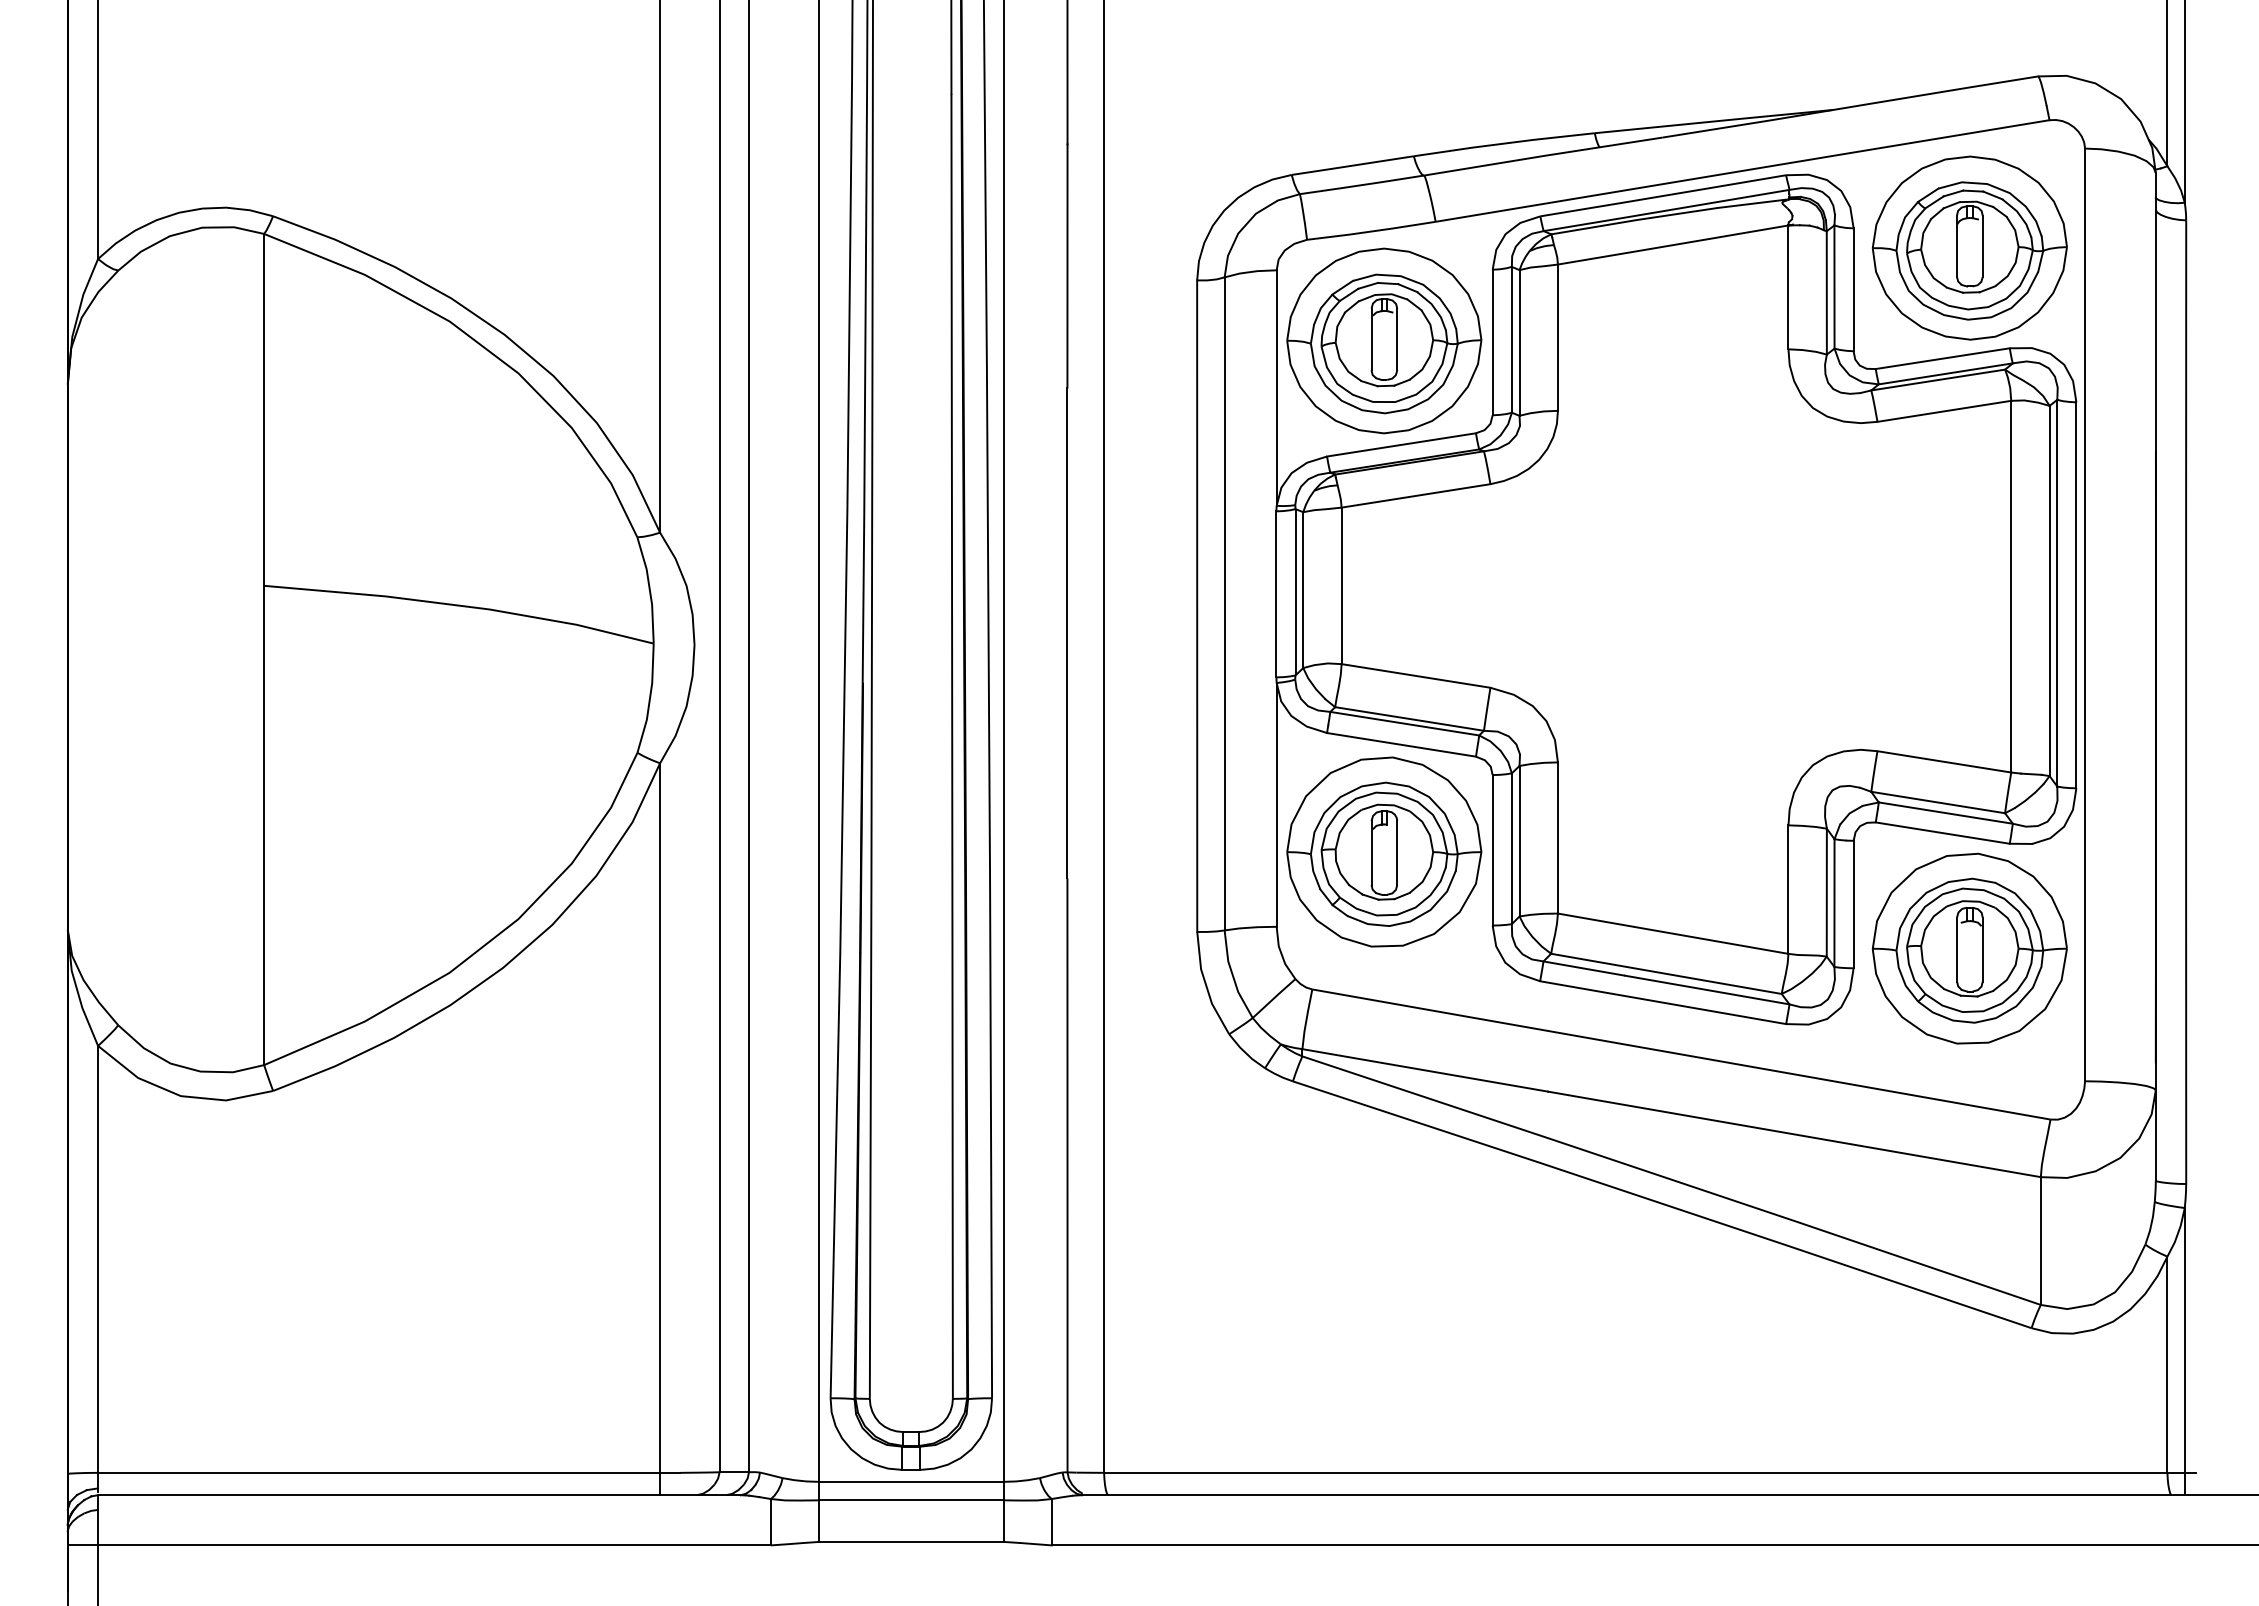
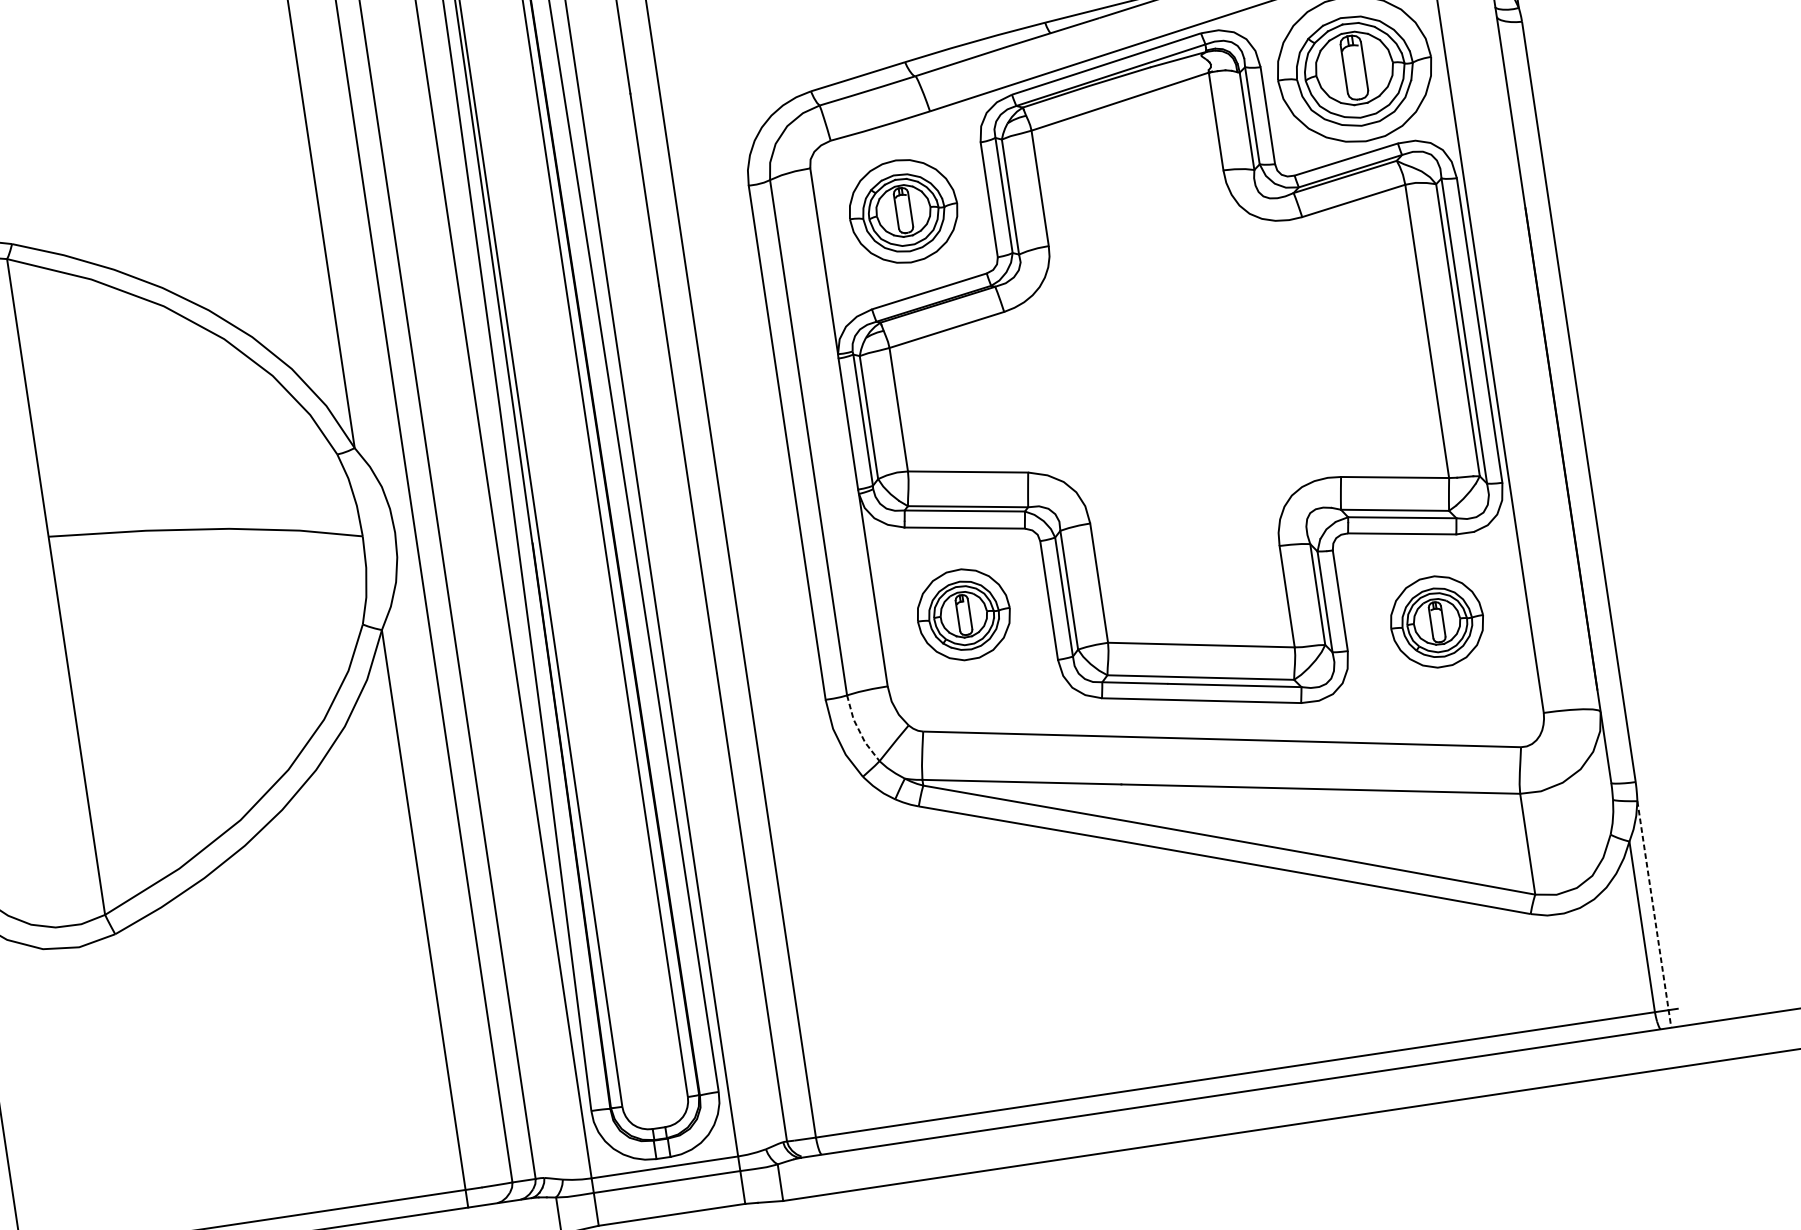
part: (1384, 340) -> (903, 211), size x0.7
part: (1384, 851) -> (963, 614), size x0.6
part: (1969, 948) -> (1436, 621), size x0.6
line: (1233, 976) -> (859, 730), solid -> dashed
line: (2184, 1351) -> (1654, 914), solid -> dashed

